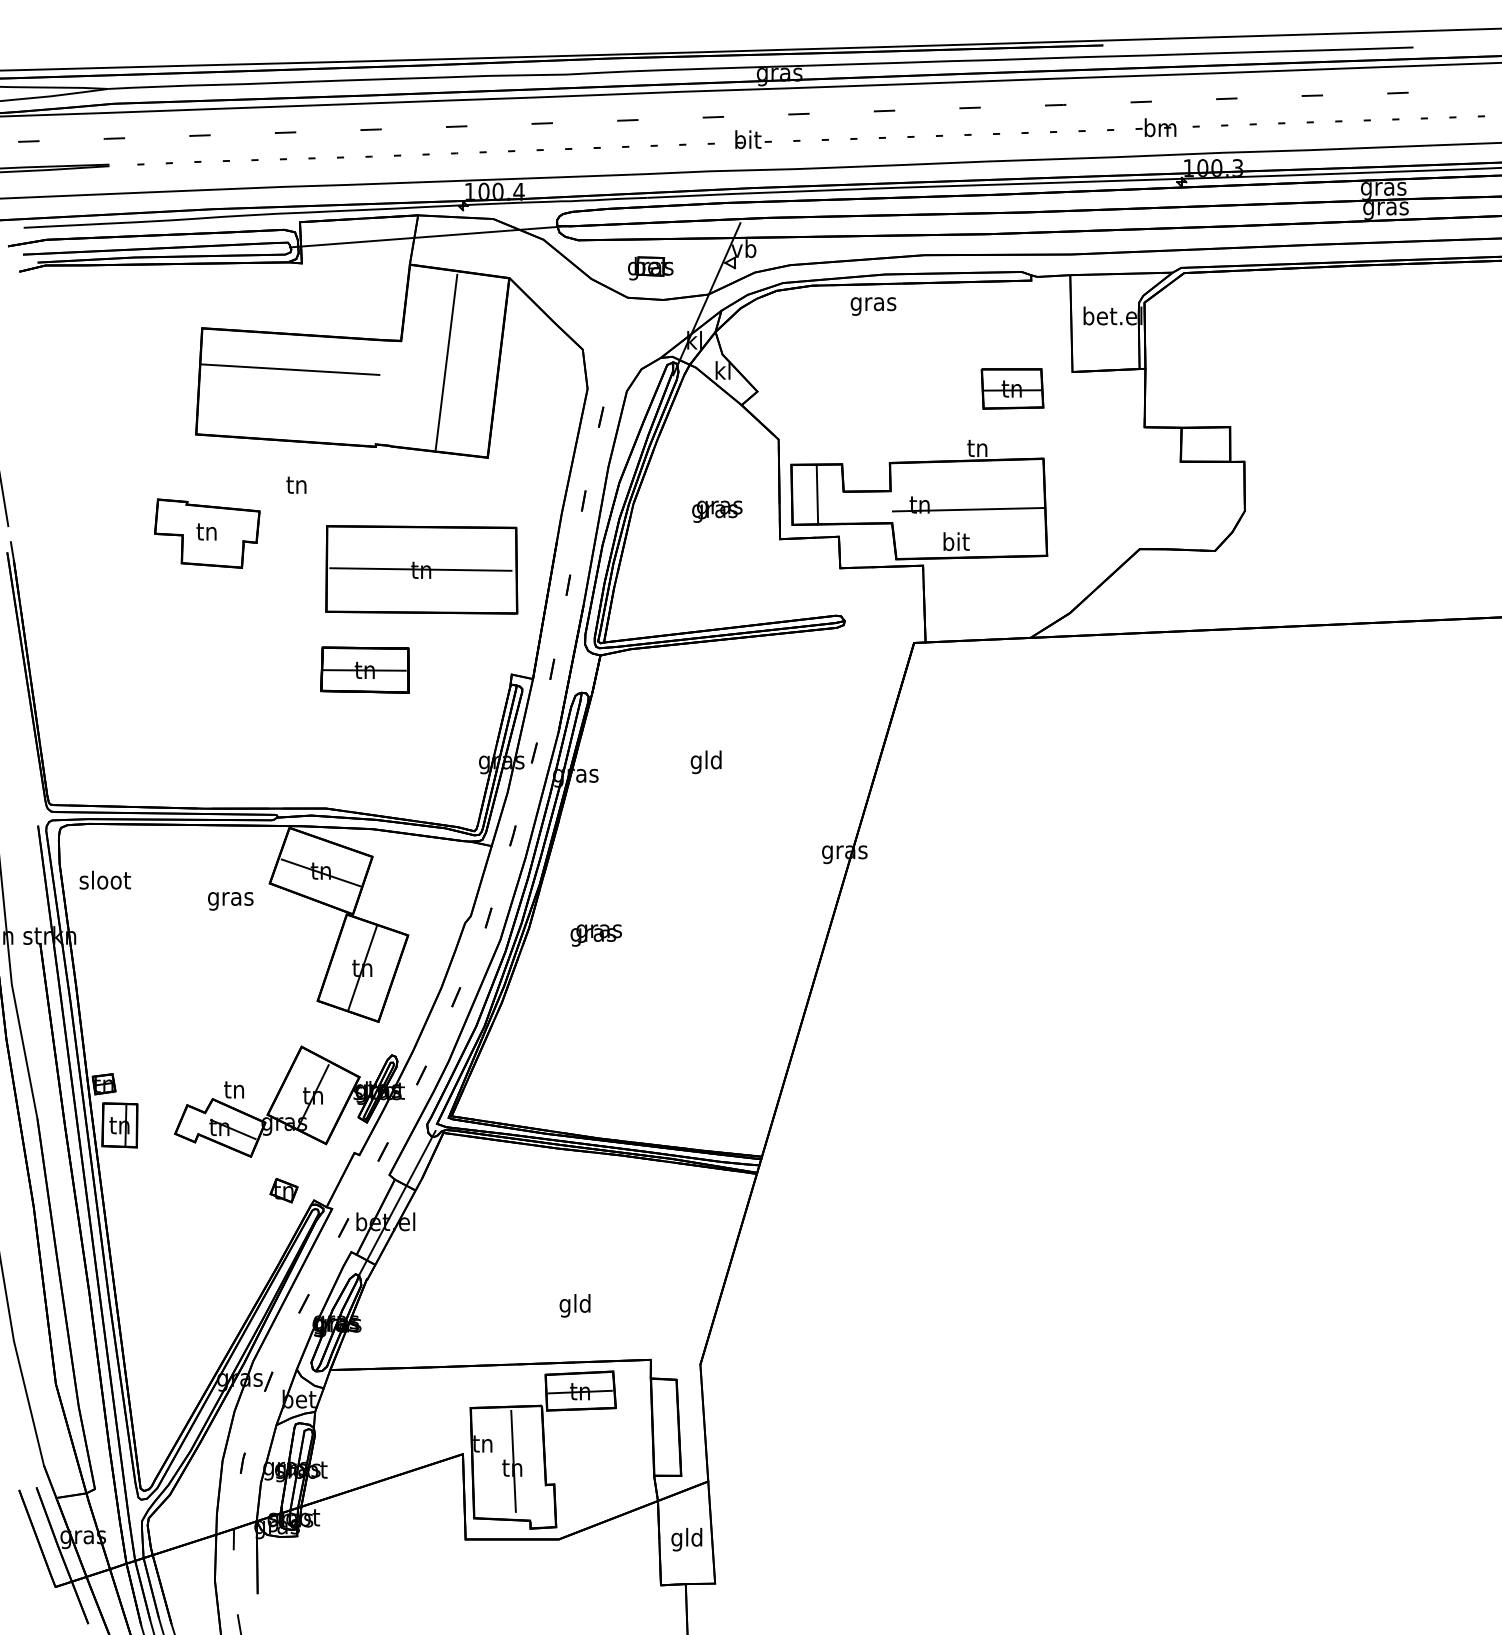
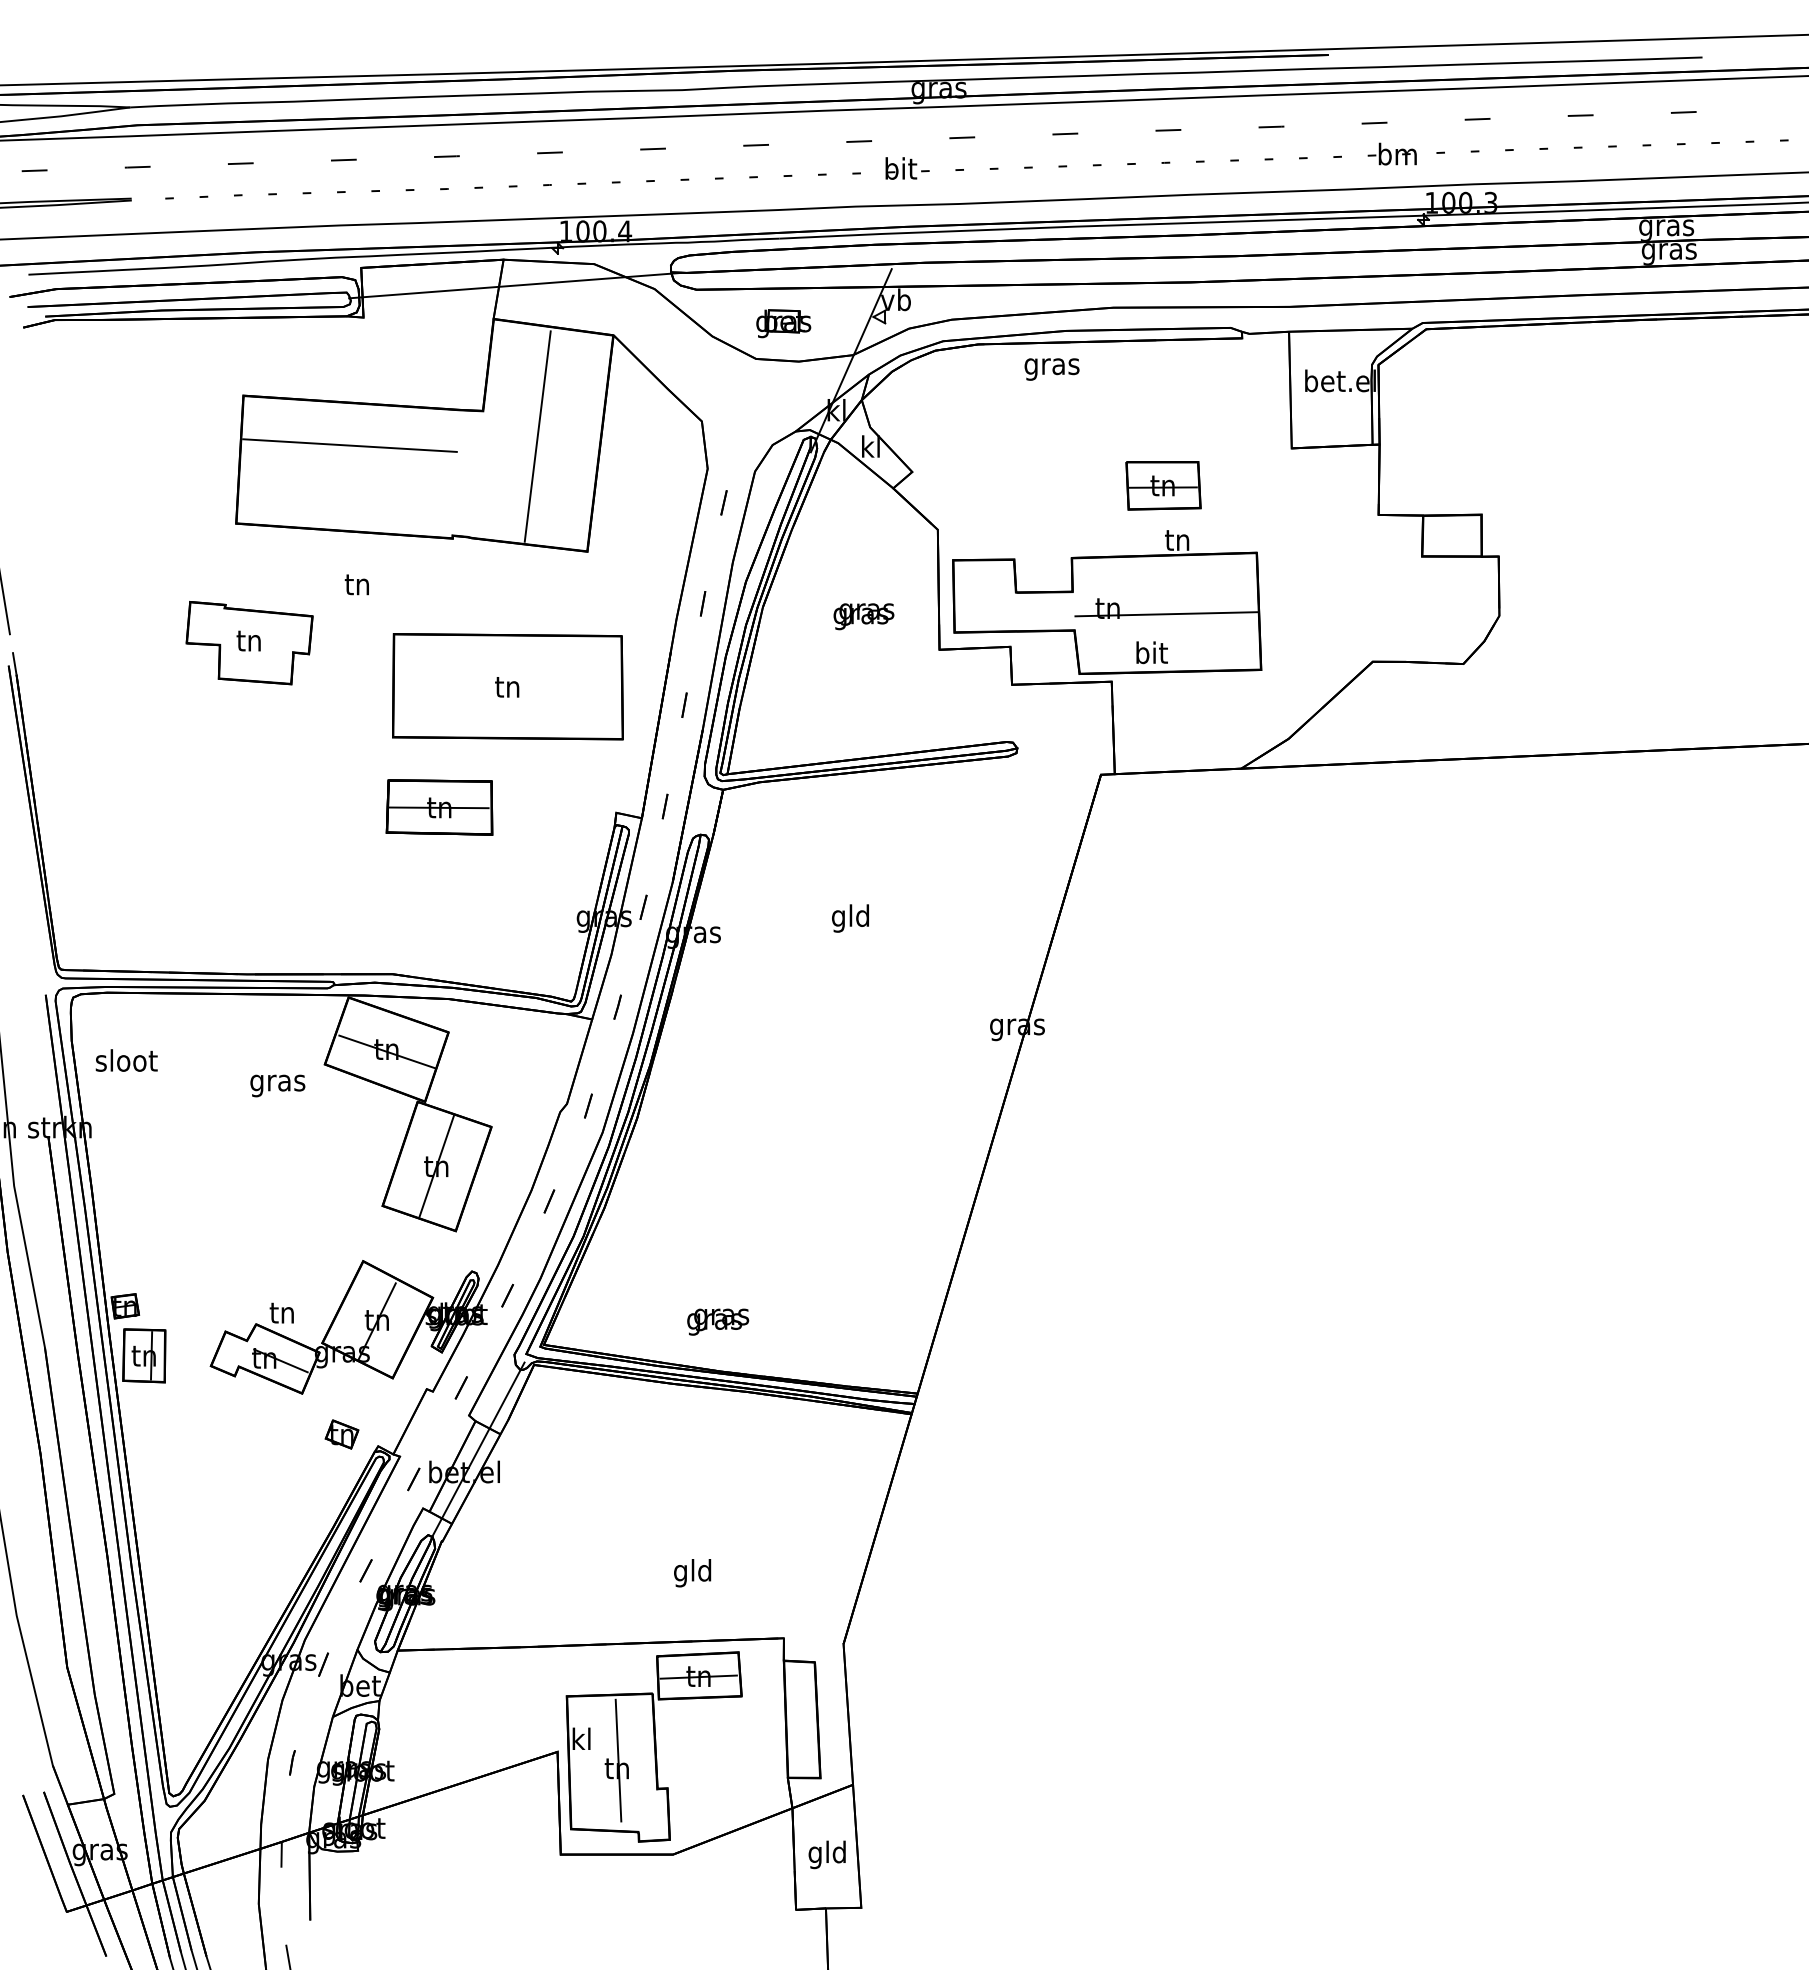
part: (1012, 388) -> (1163, 485), moved
line: (817, 494) -> (984, 596), removed
line: (420, 568) -> (506, 685), removed
text: (596, 934) -> (718, 1321), moved
text: (482, 1443) -> (580, 1738), tn -> kl

